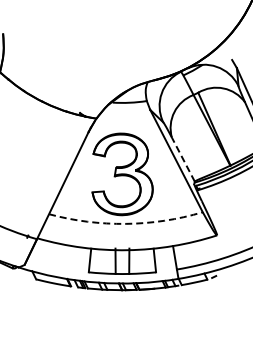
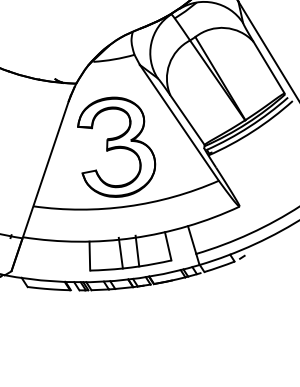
line: (183, 159) -> (187, 119), dashed -> solid
arc: (126, 223) -> (128, 205), dashed -> solid

